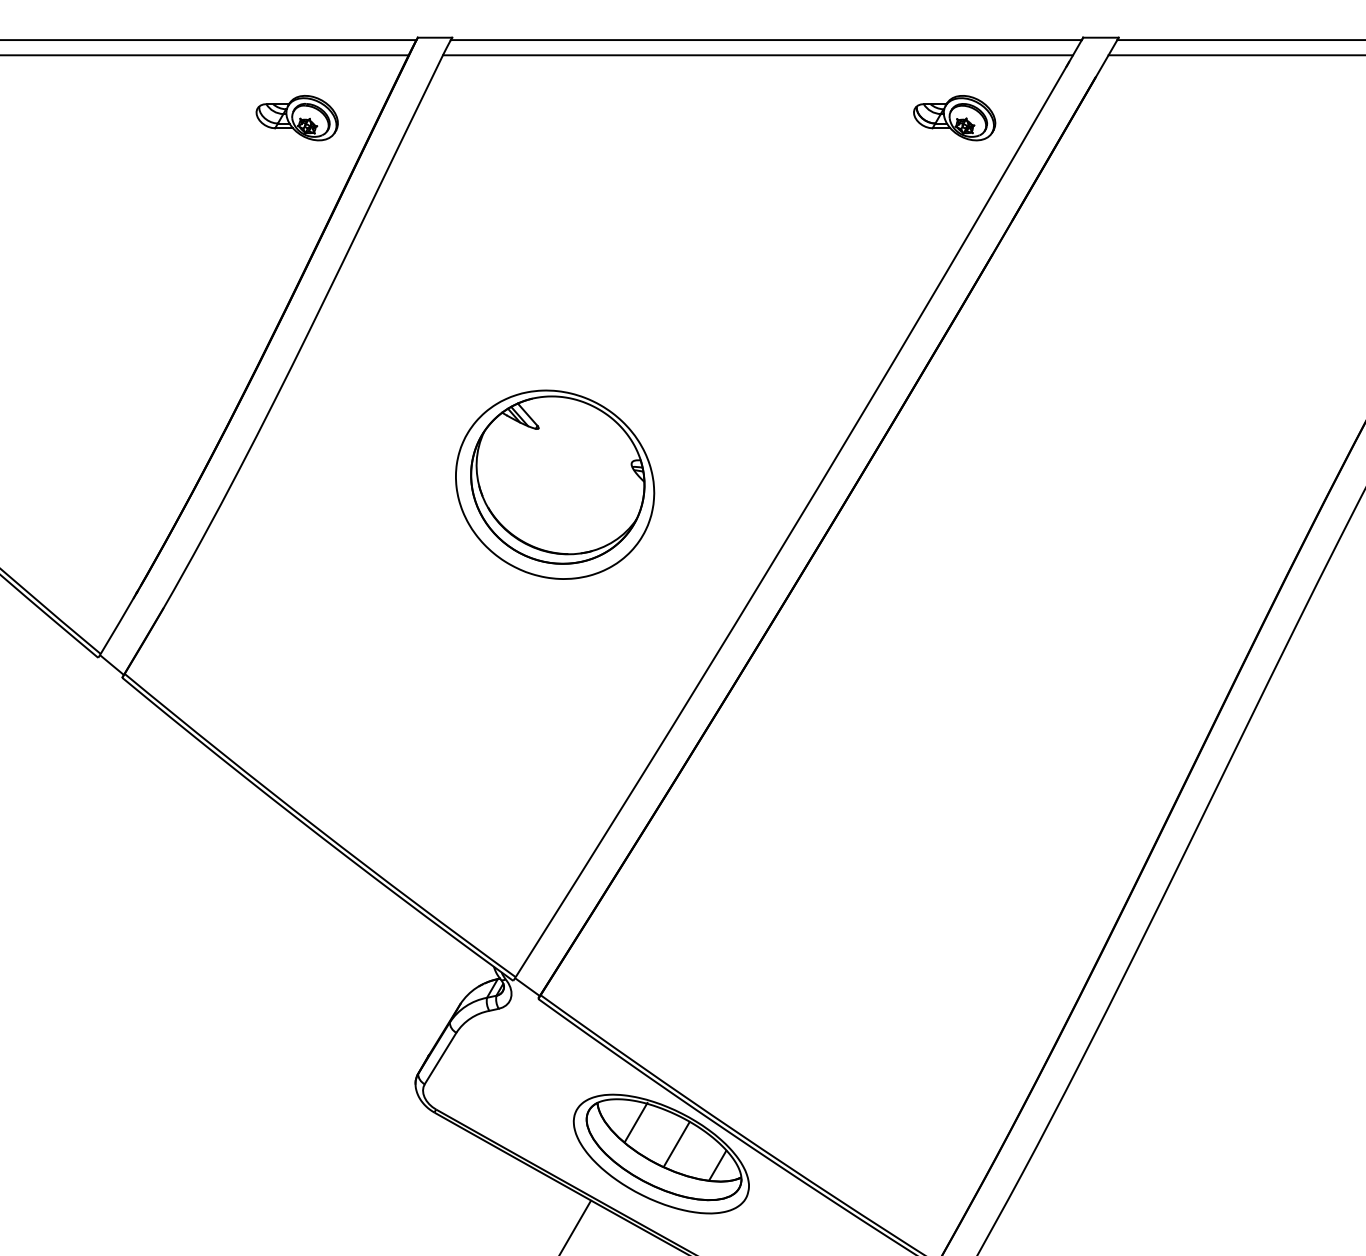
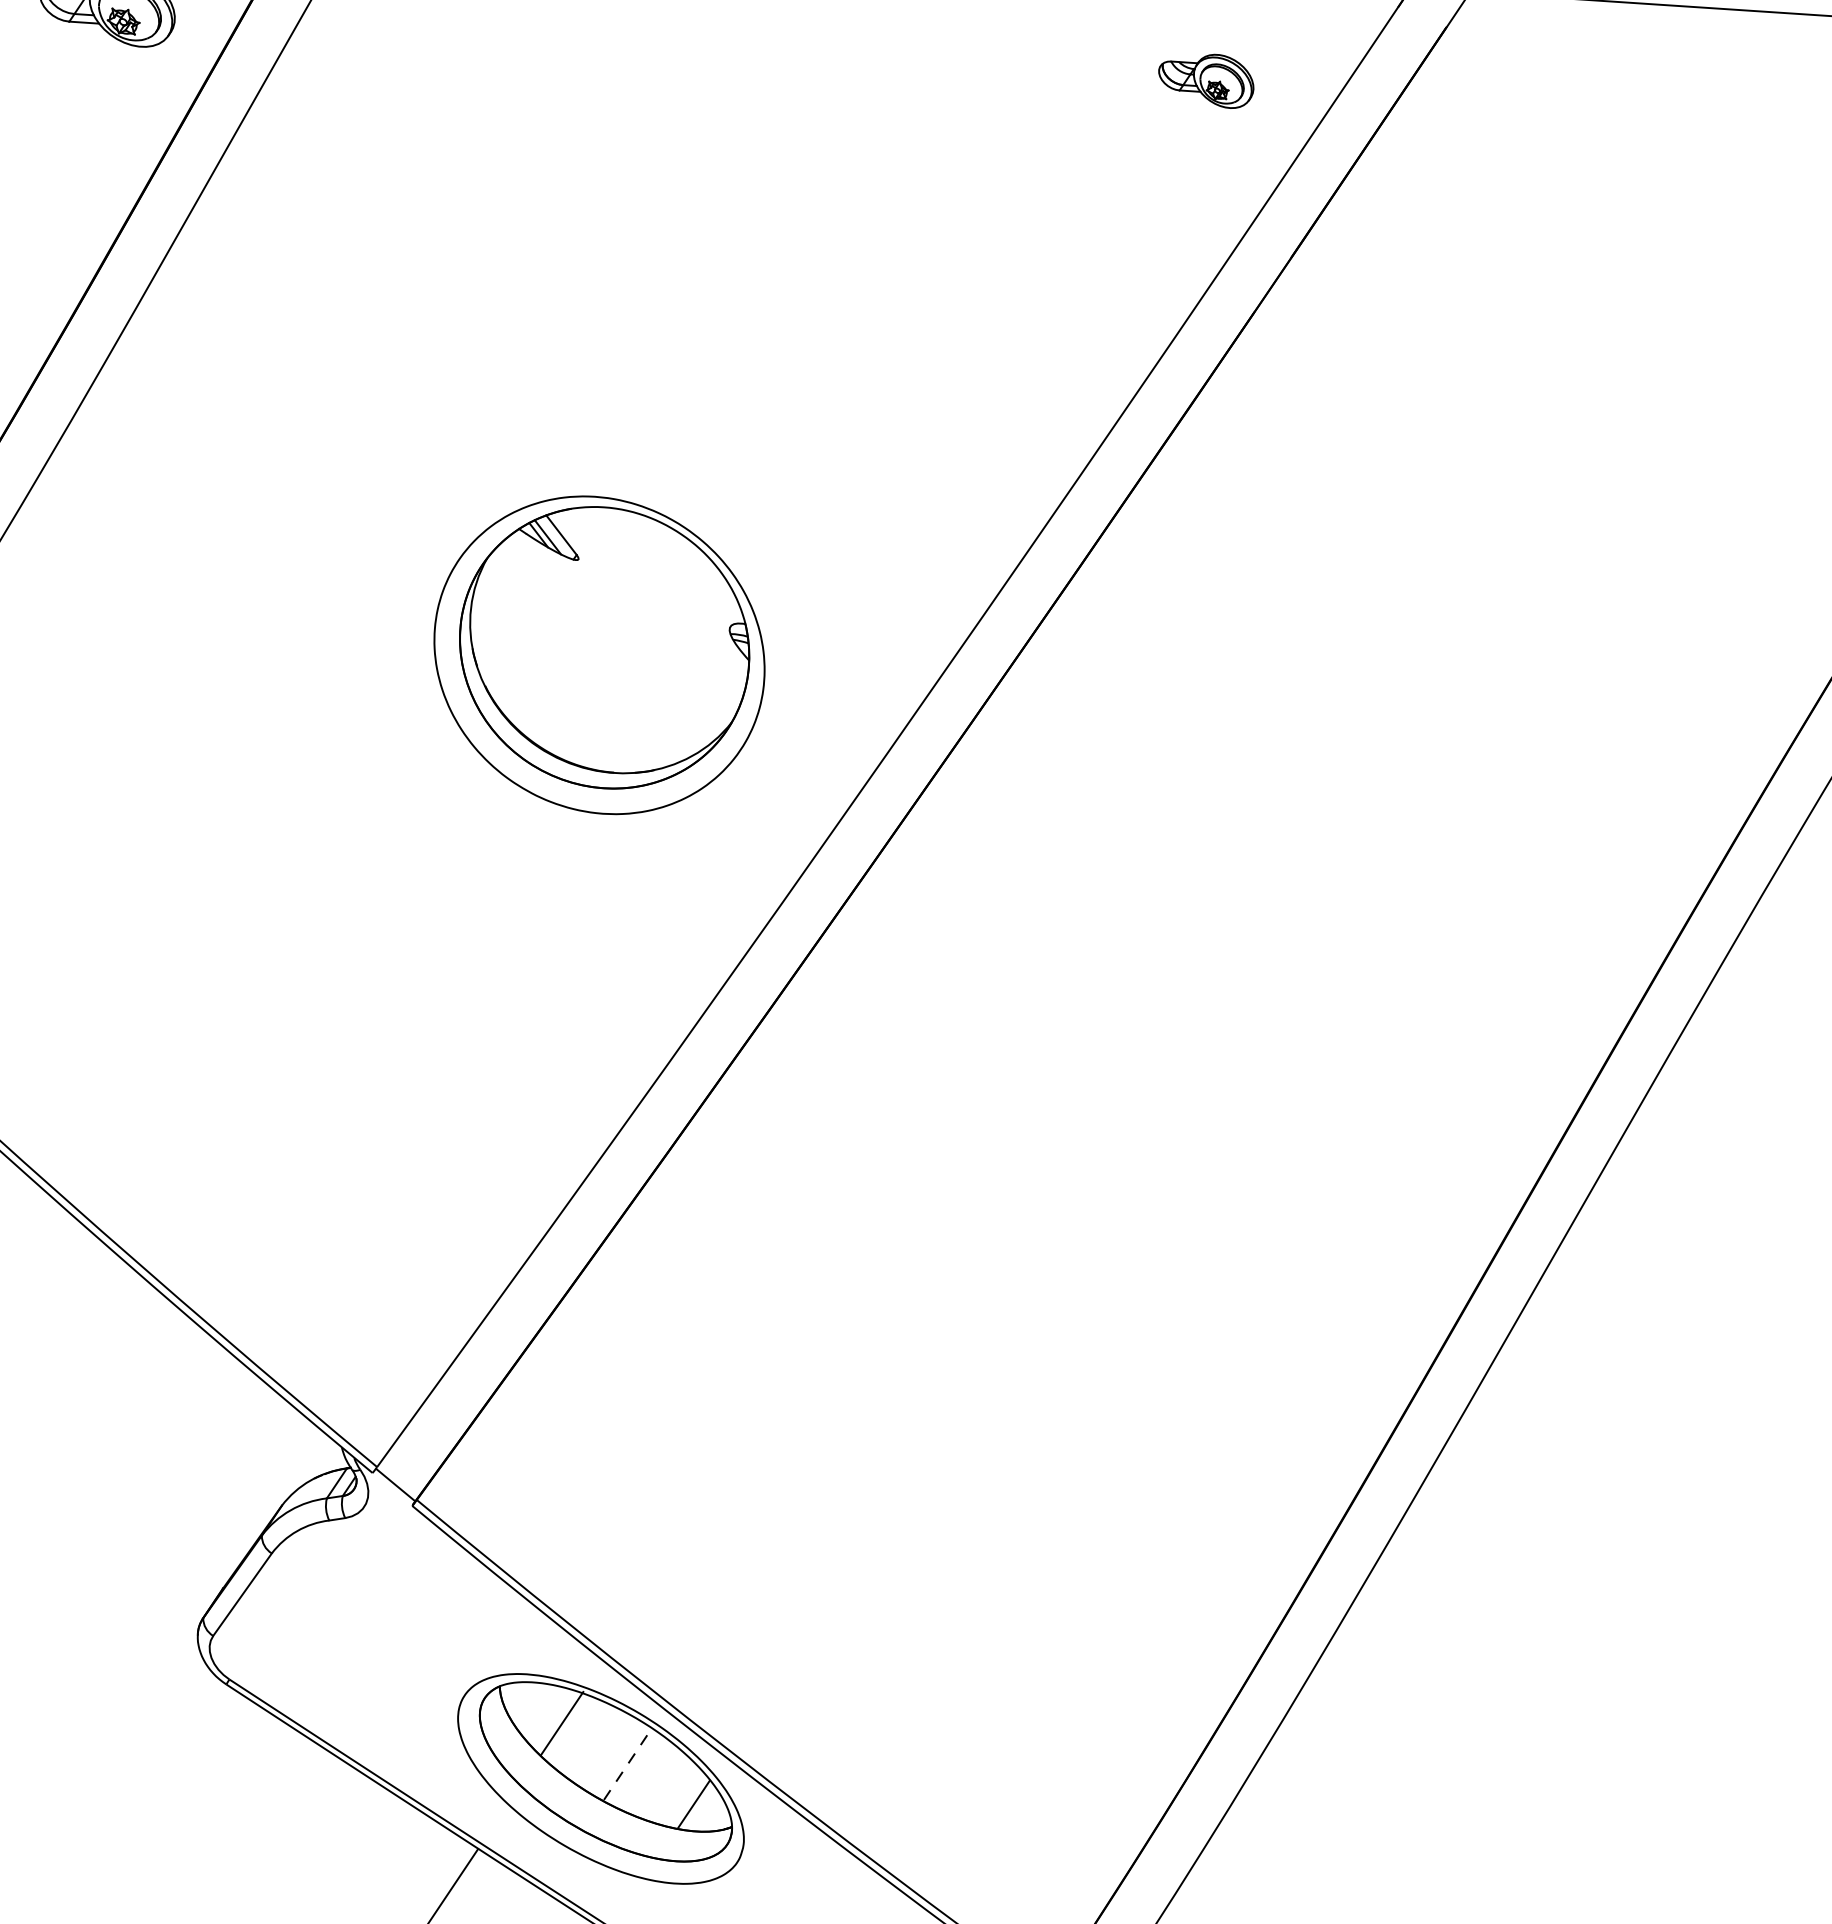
part: (954, 118) -> (1205, 80), size x0.7
part: (555, 484) -> (600, 654), moved
line: (676, 1144) -> (627, 1764), solid -> dashed

